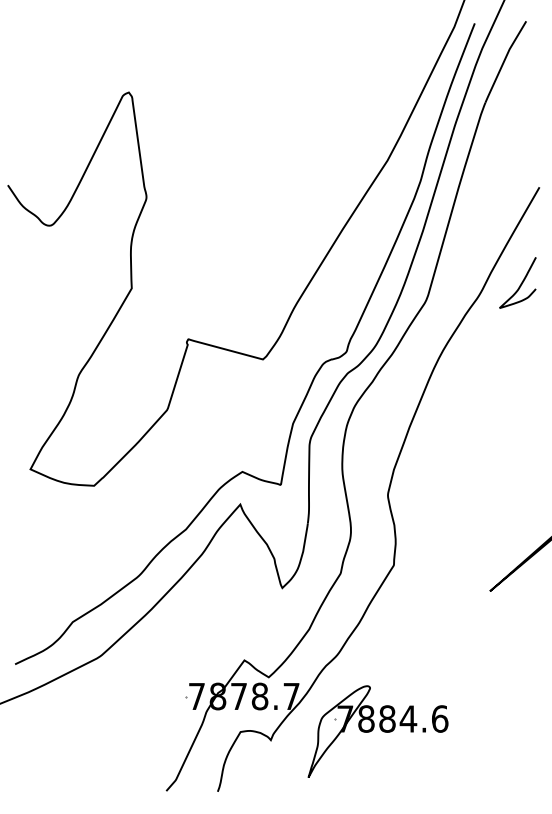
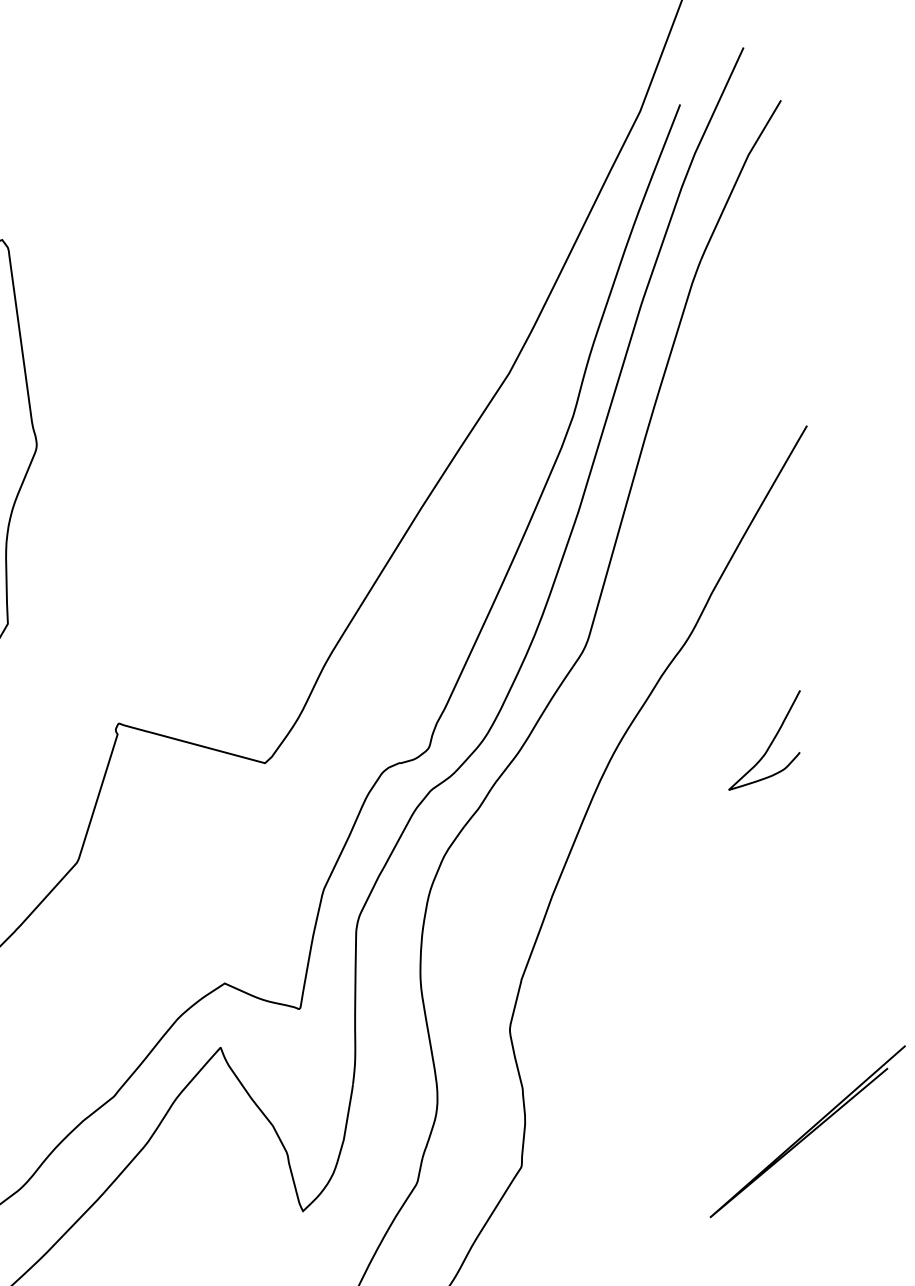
curve: (520, 283) -> (769, 741), moved

